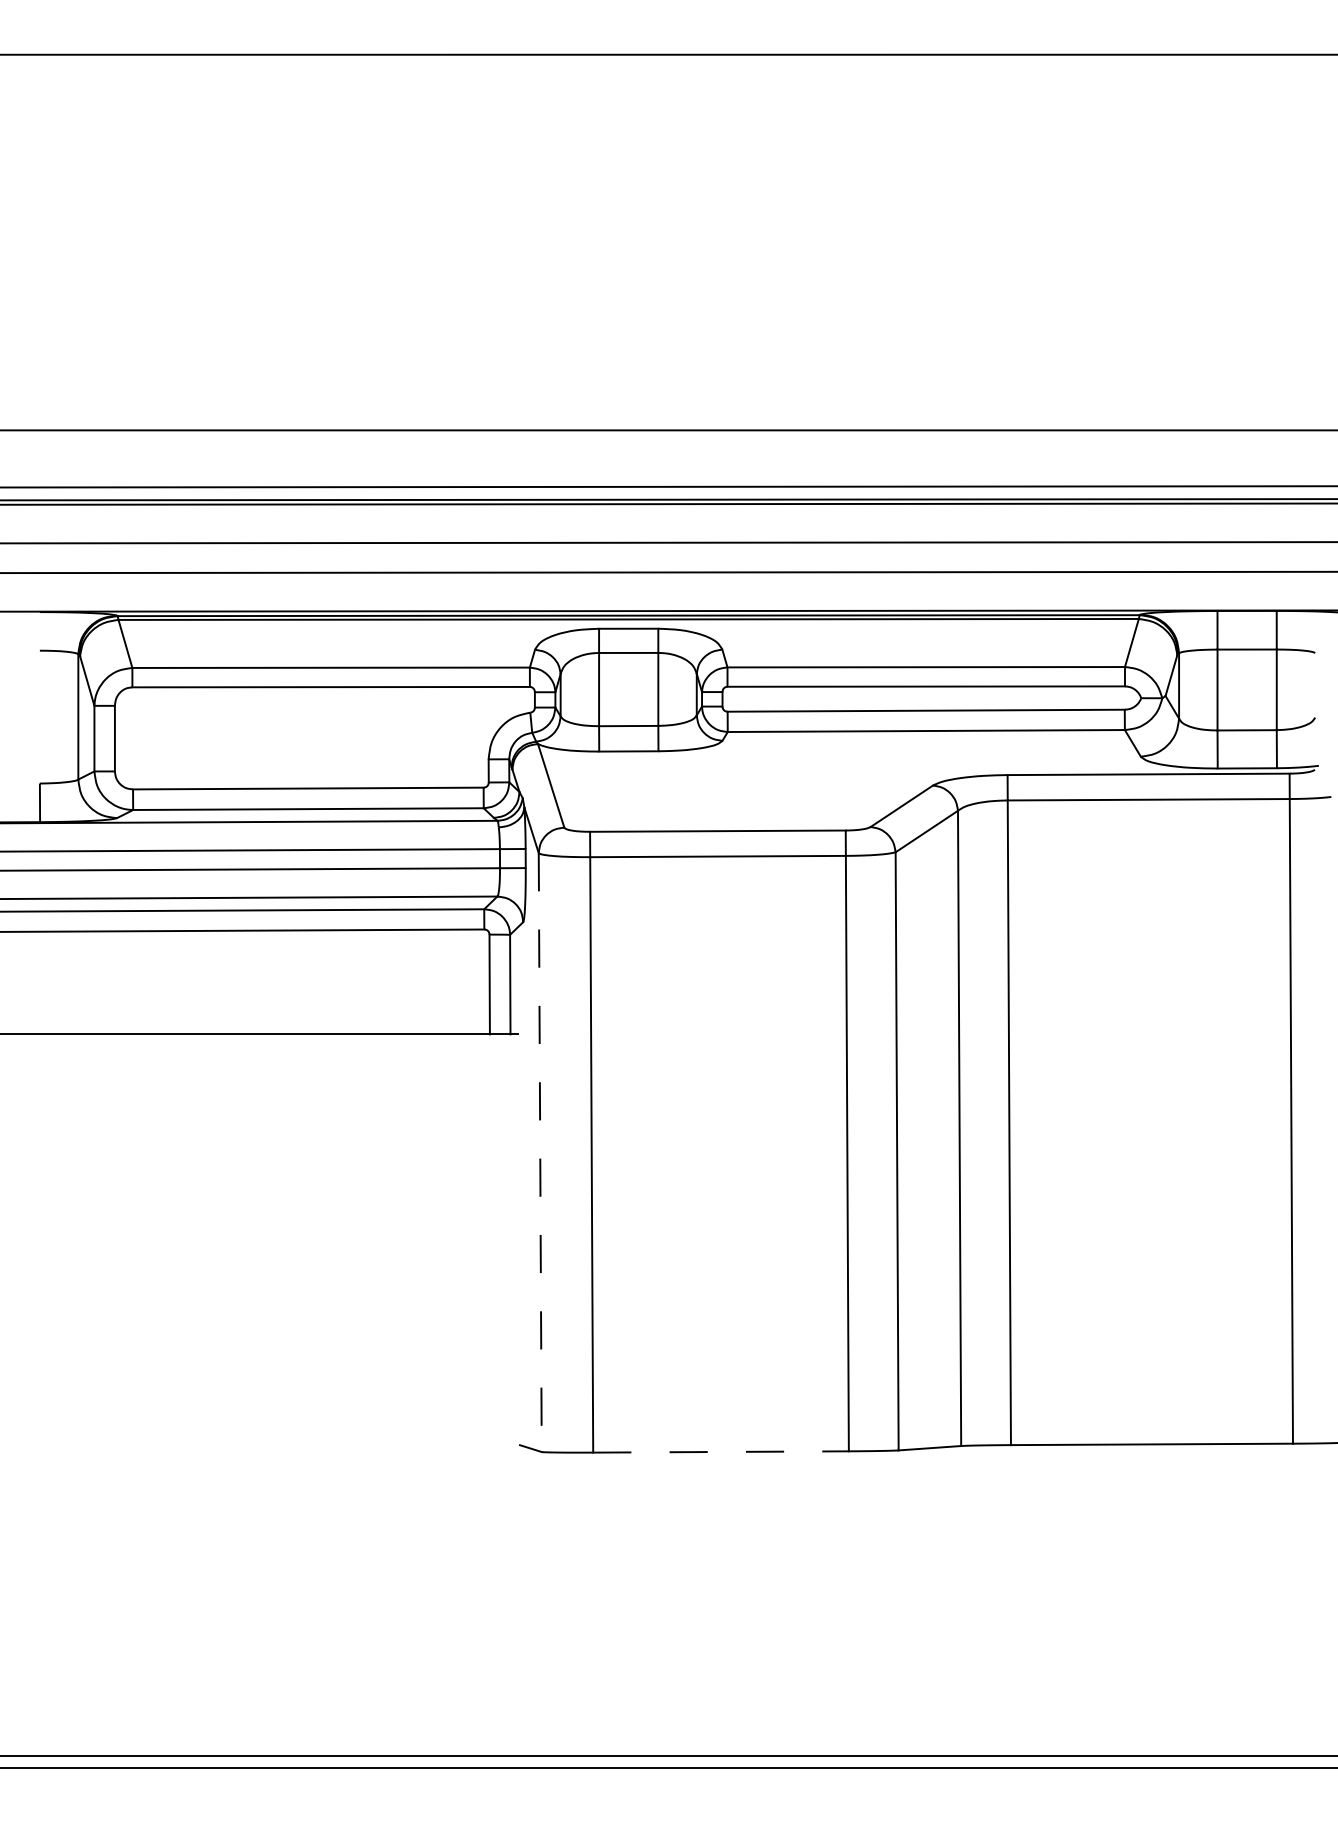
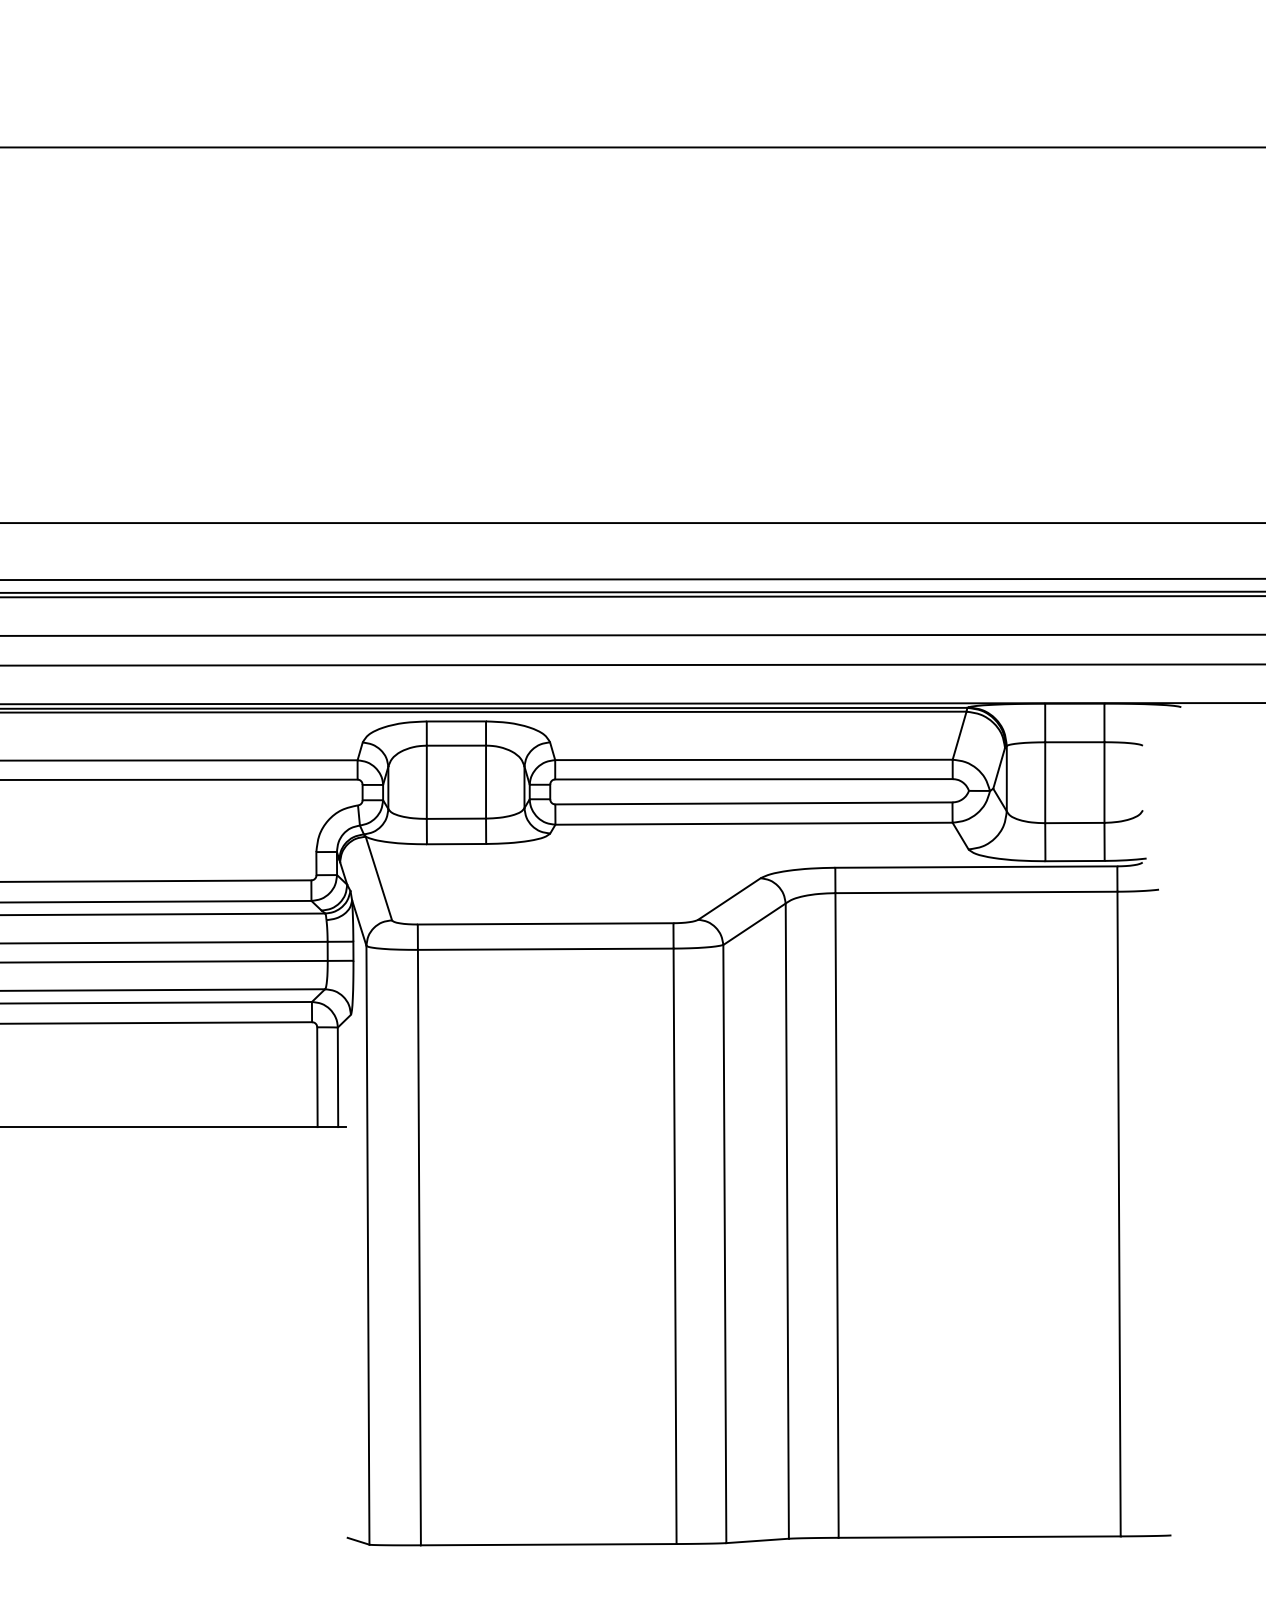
line: (540, 1153) -> (368, 1246), dashed -> solid
line: (721, 1451) -> (549, 1544), dashed -> solid

